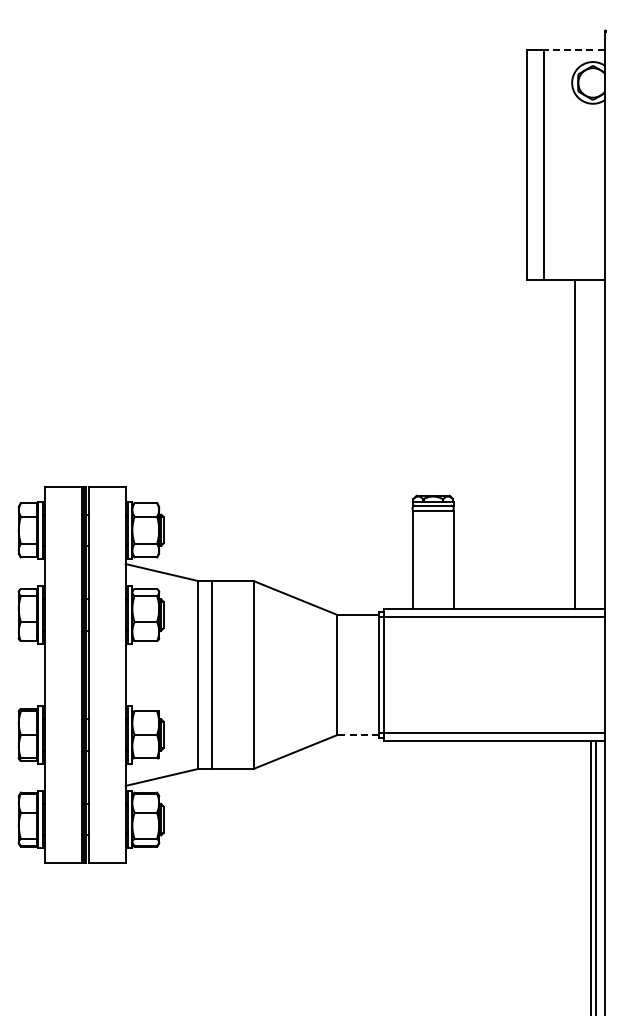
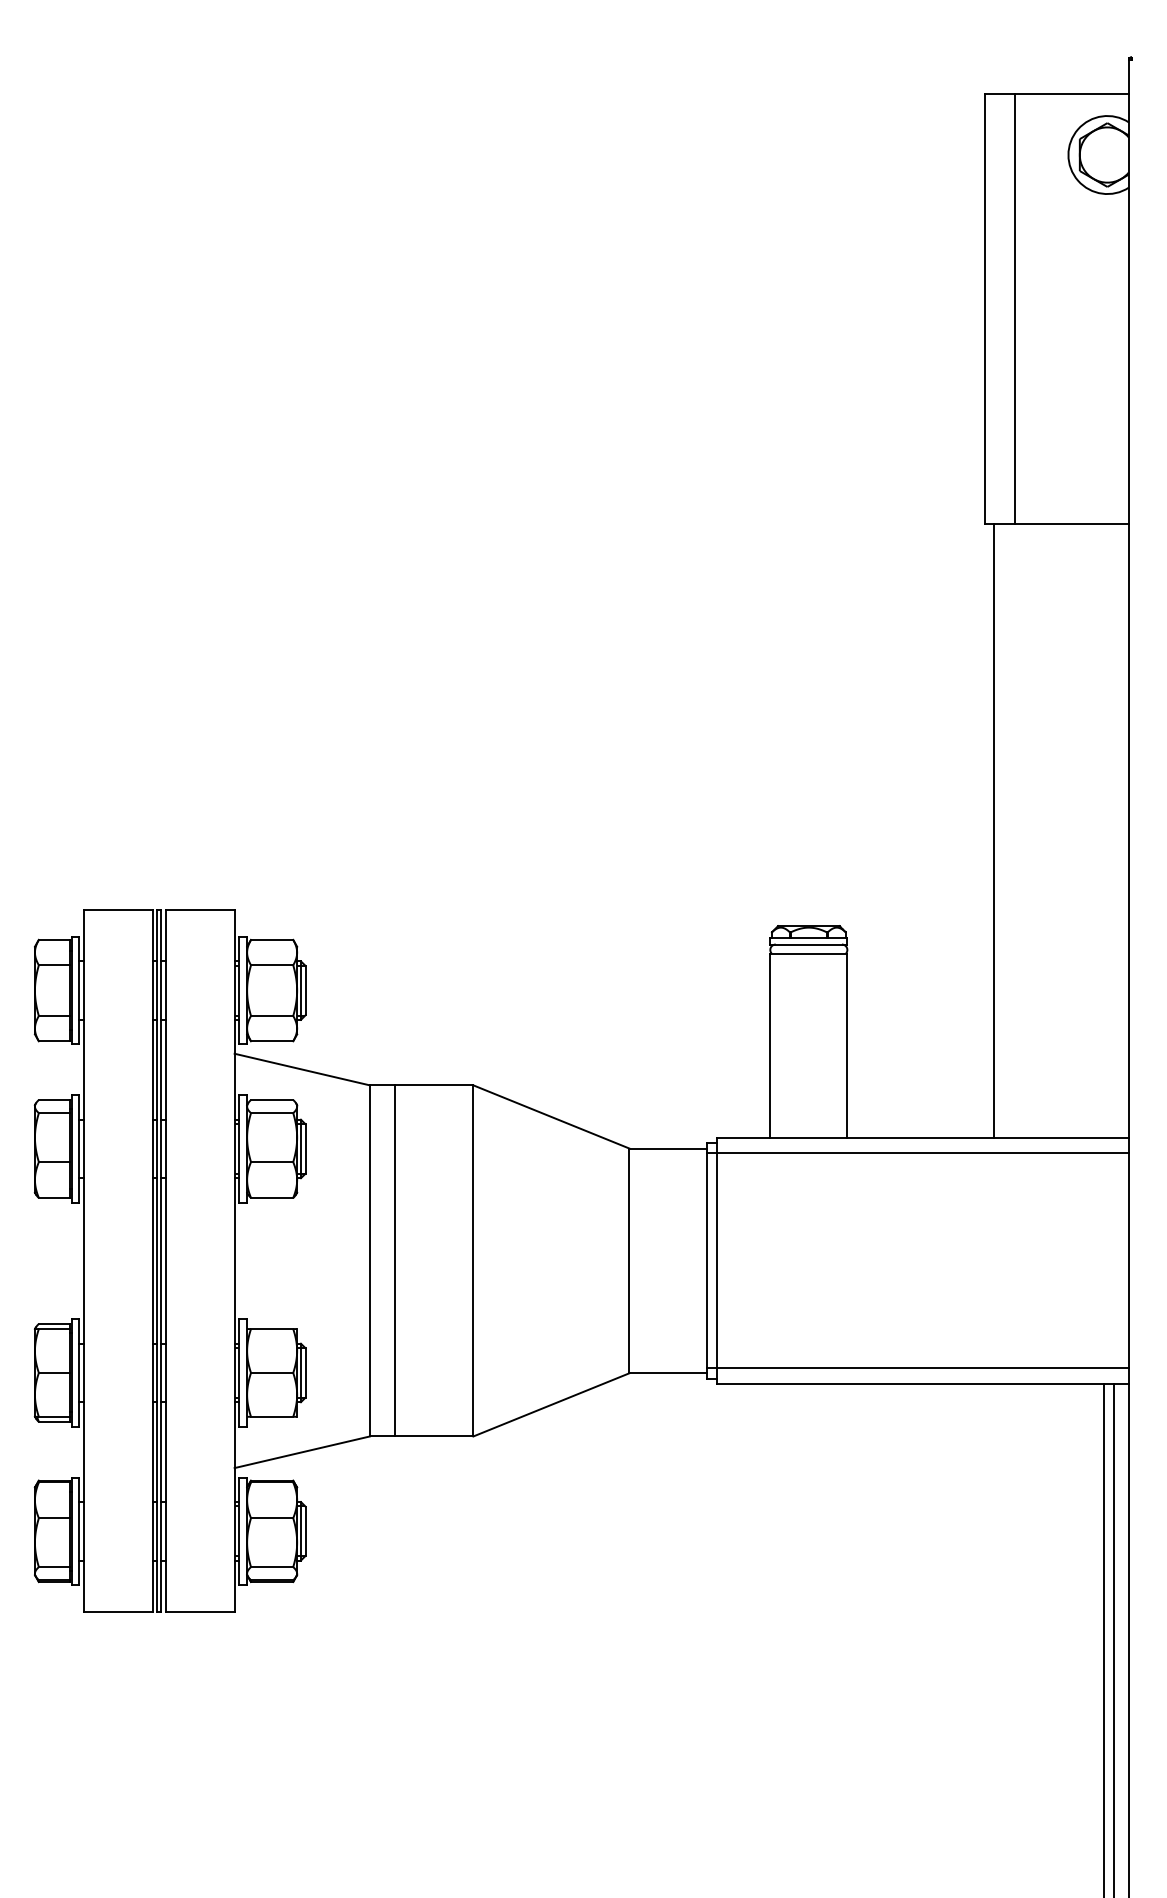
line: (573, 50) -> (1070, 94), dashed -> solid
line: (575, 444) -> (994, 830), moved
line: (357, 735) -> (667, 1373), dashed -> solid

